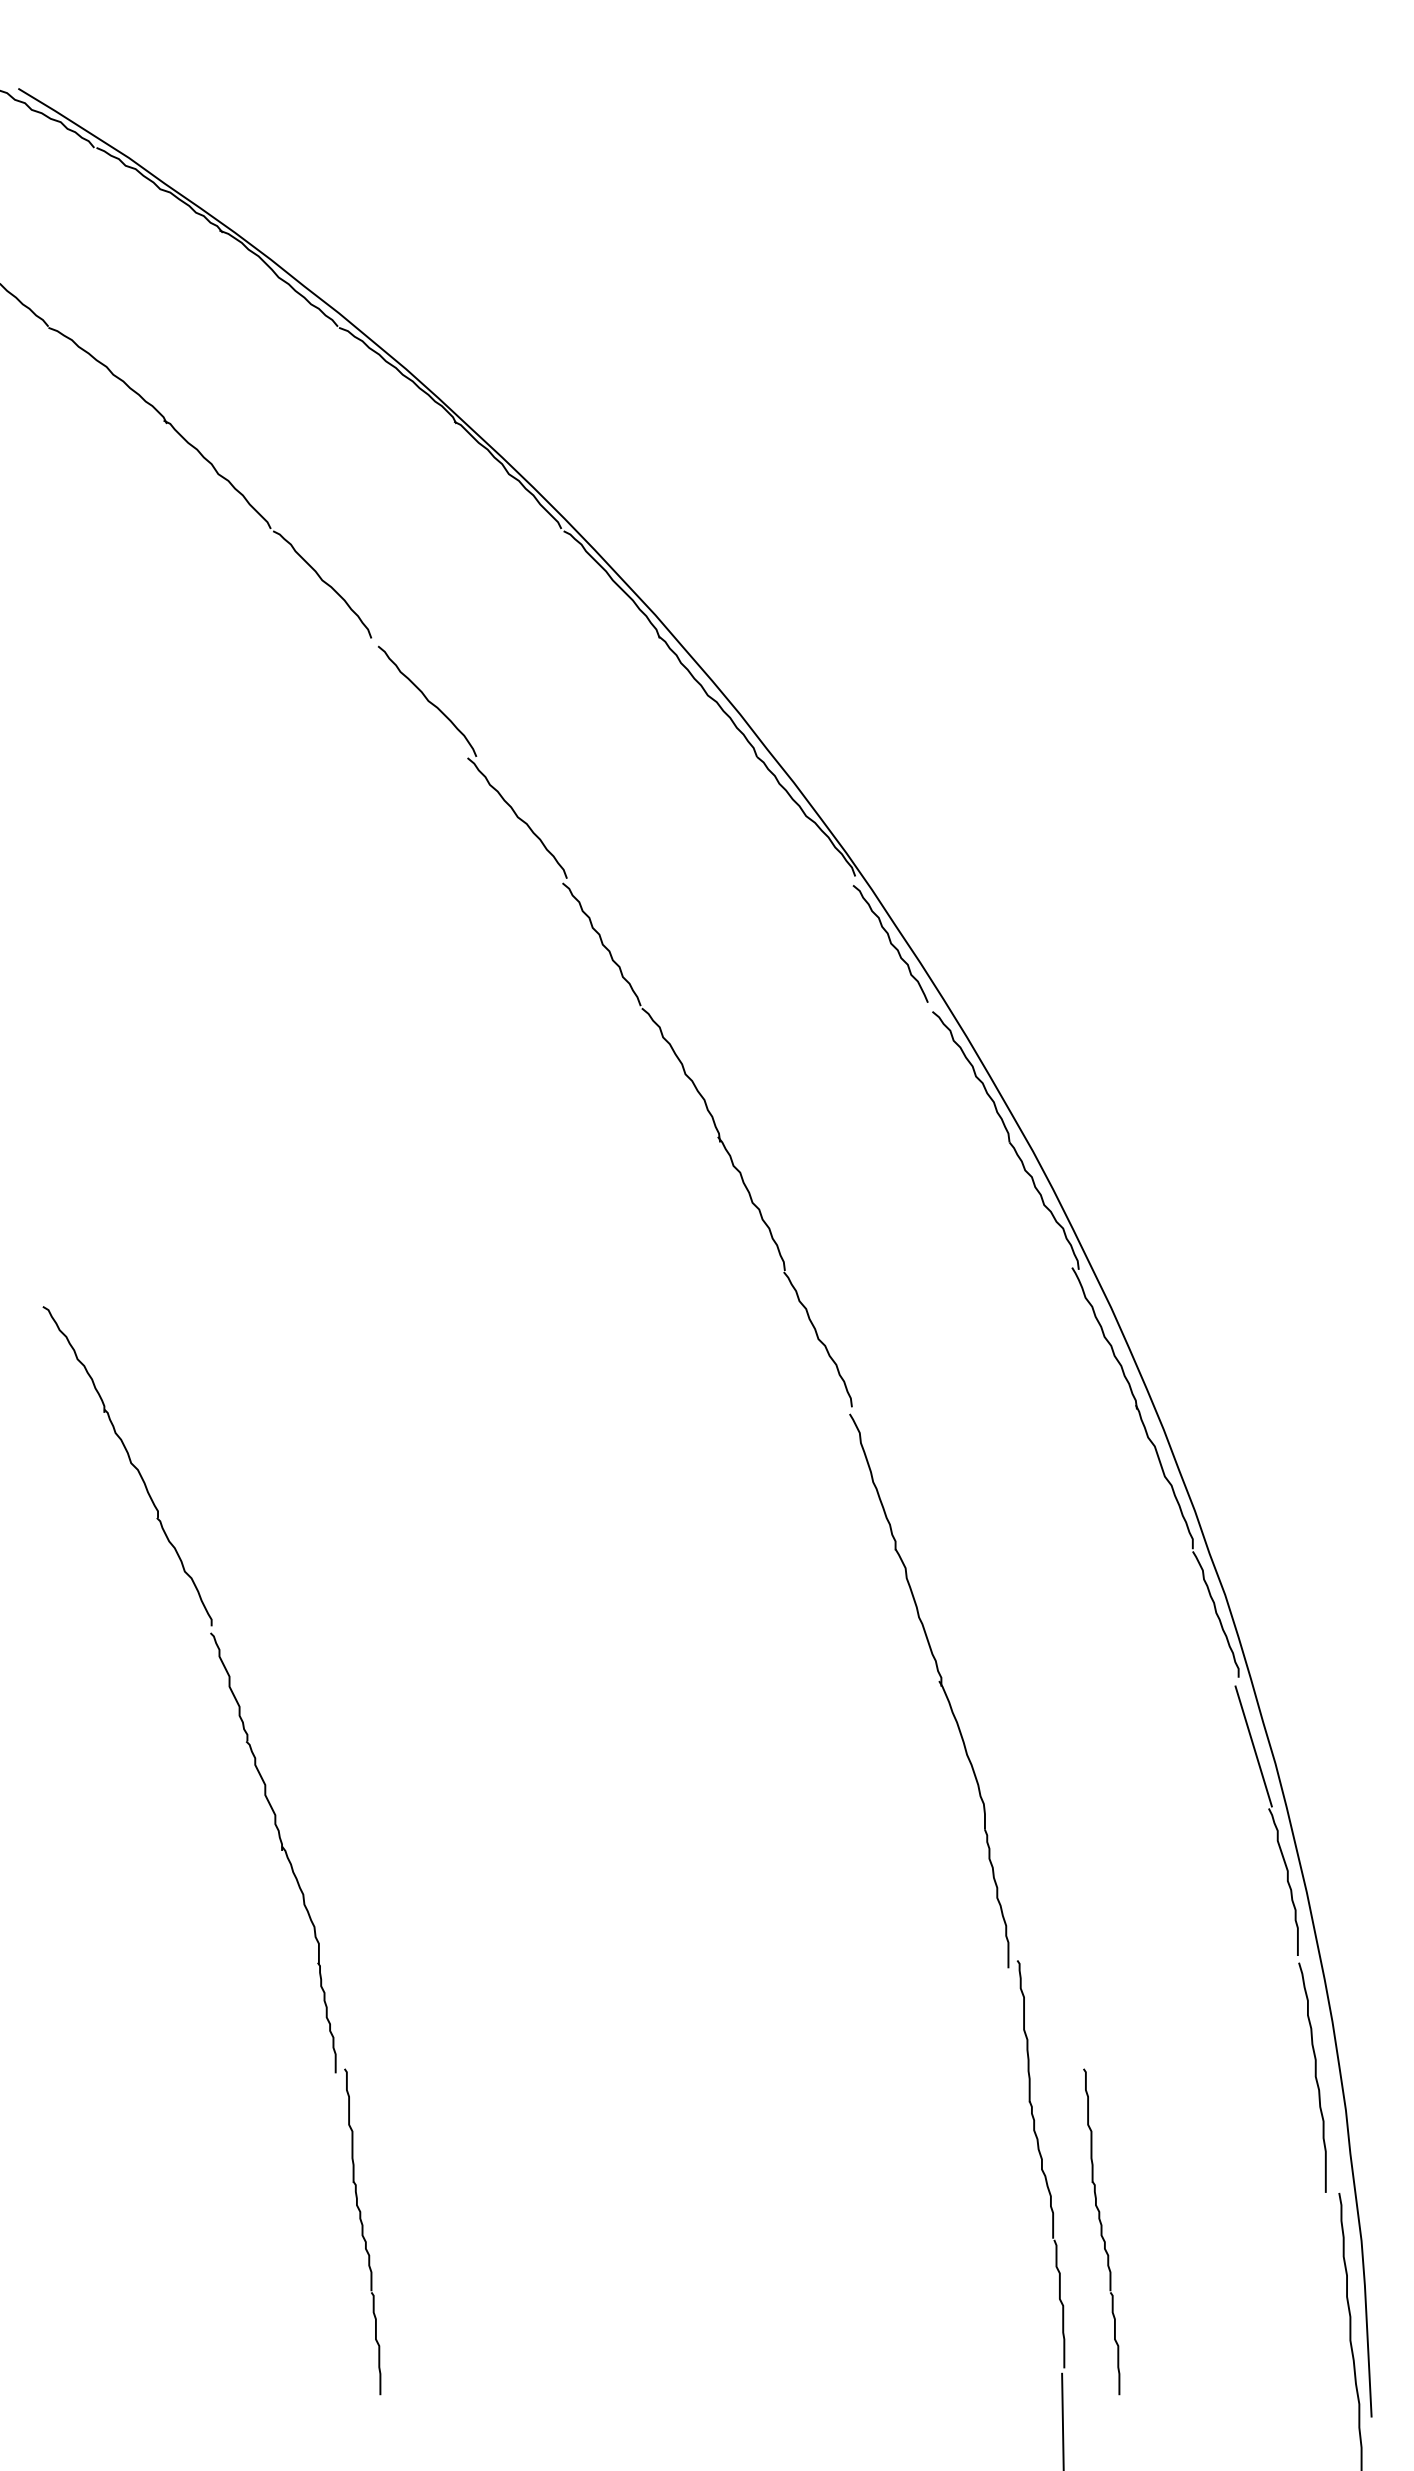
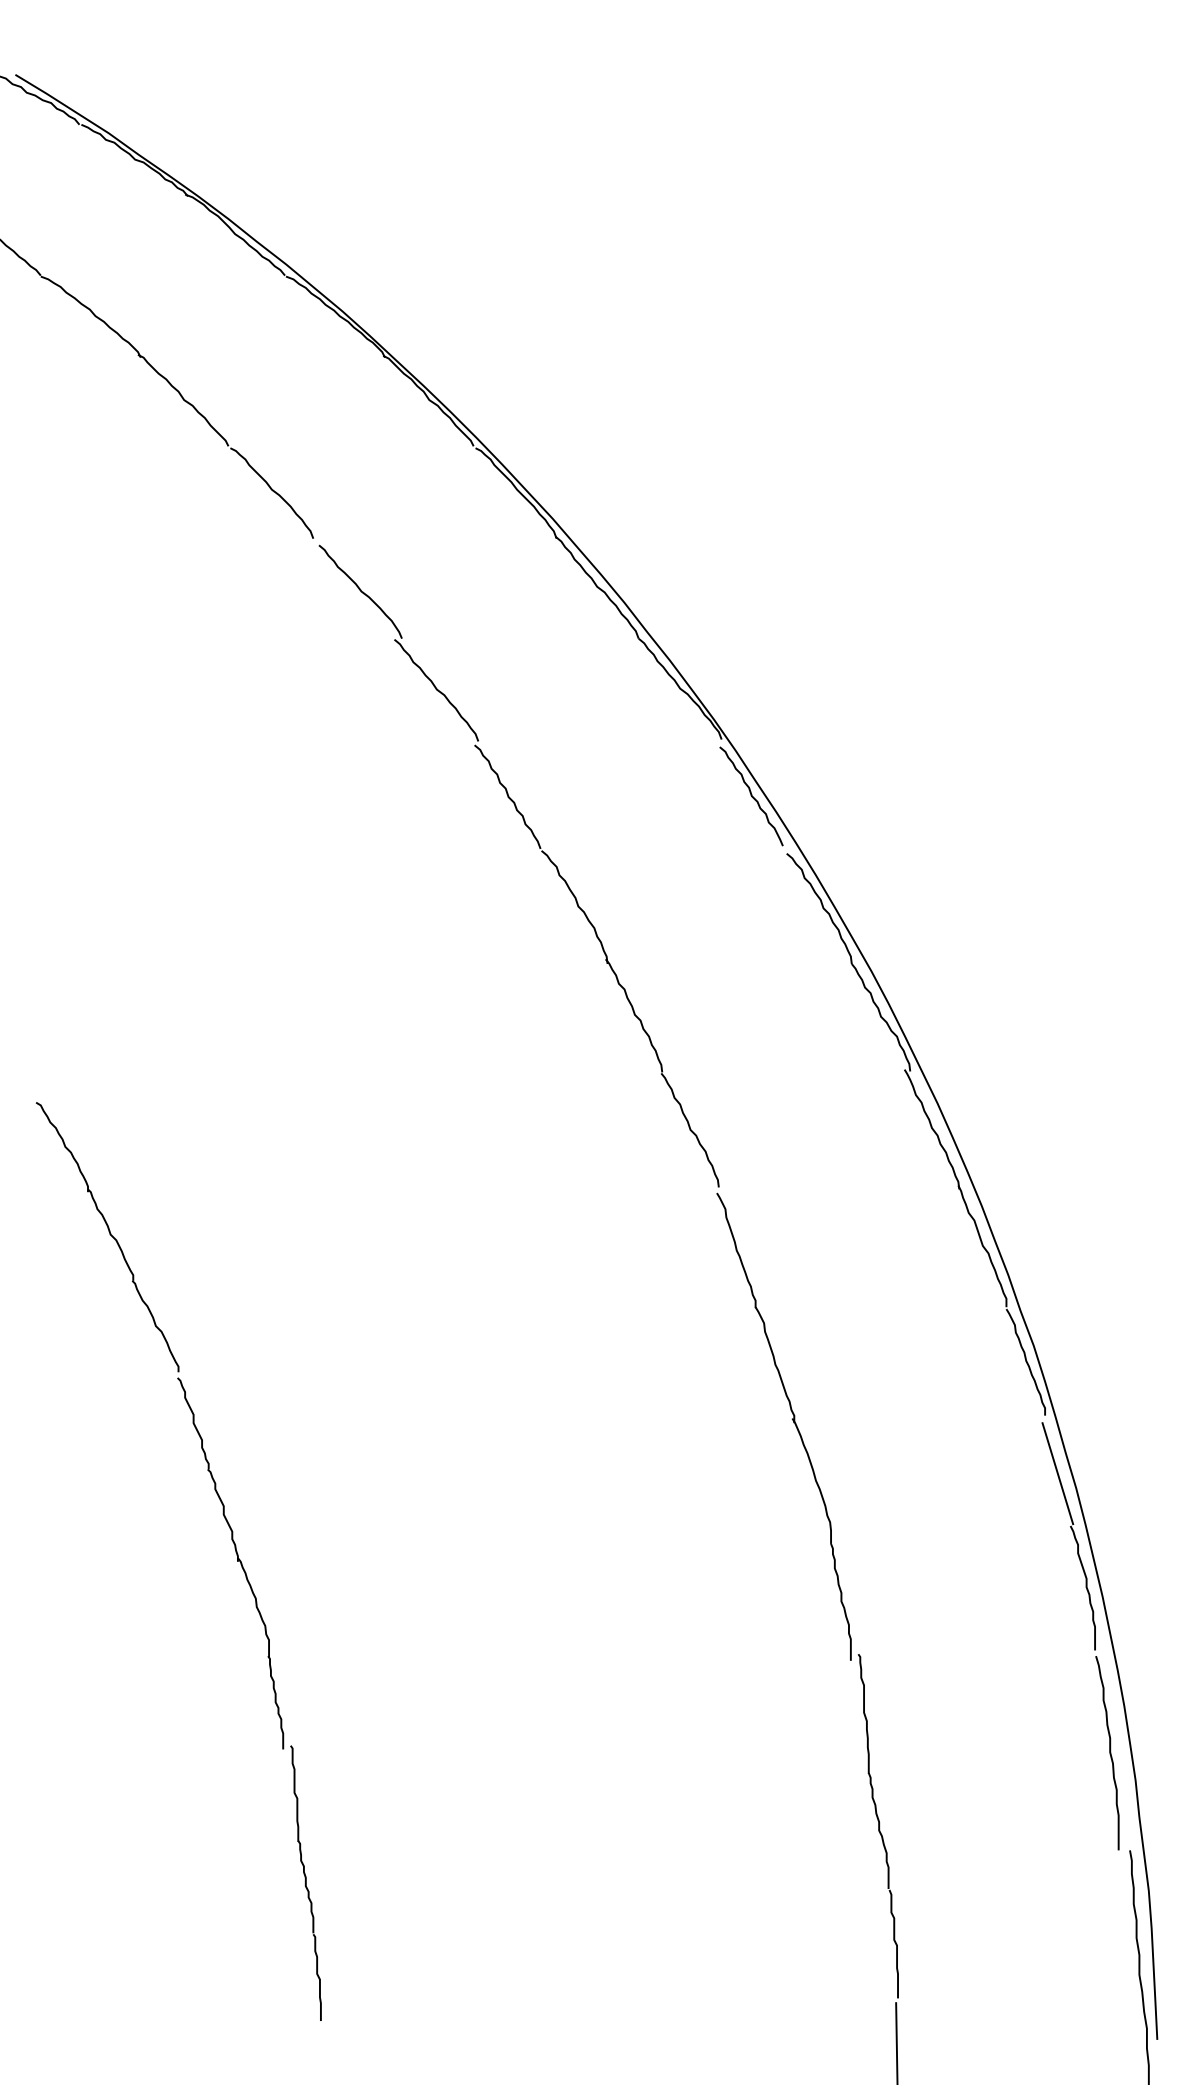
part: (1101, 2231) -> (929, 1882), removed

